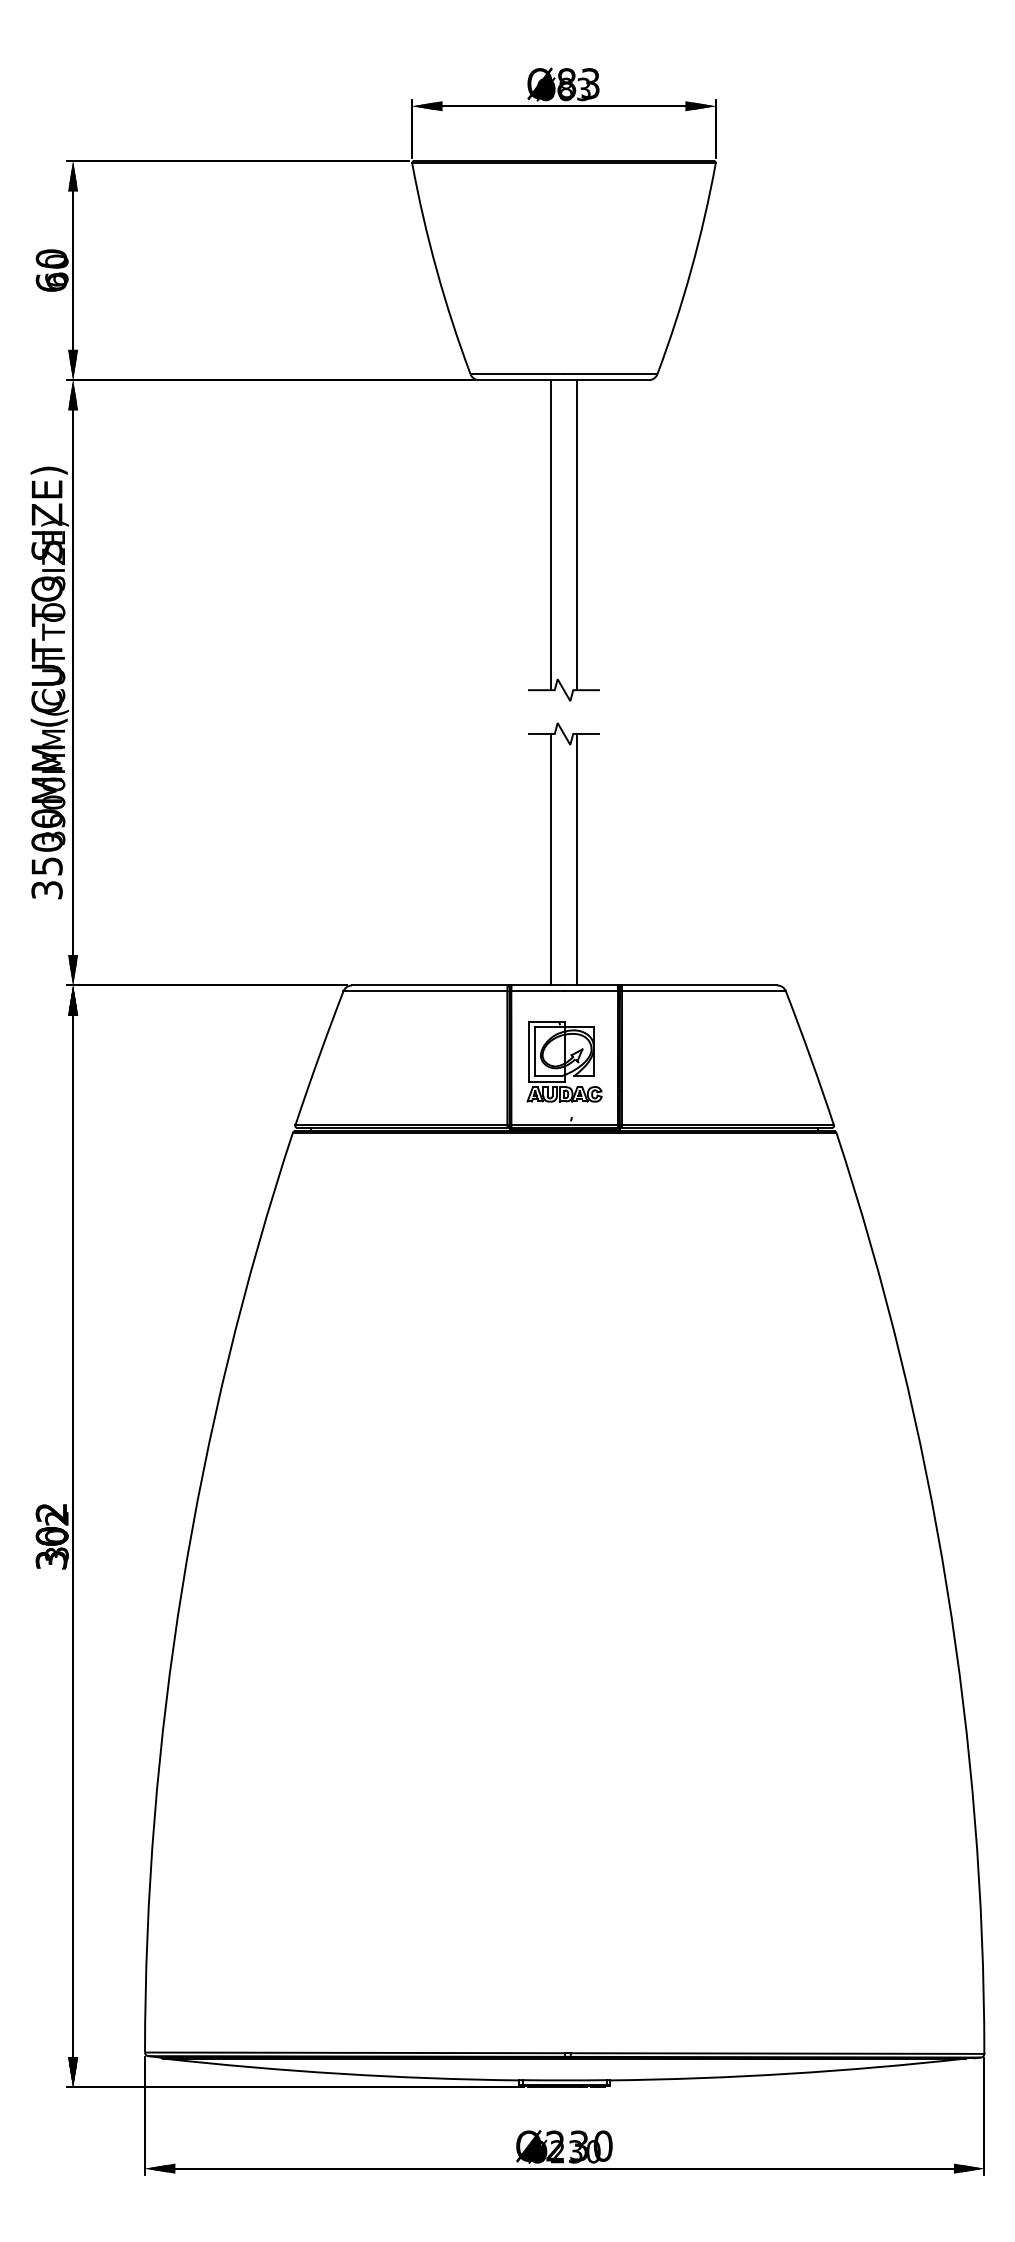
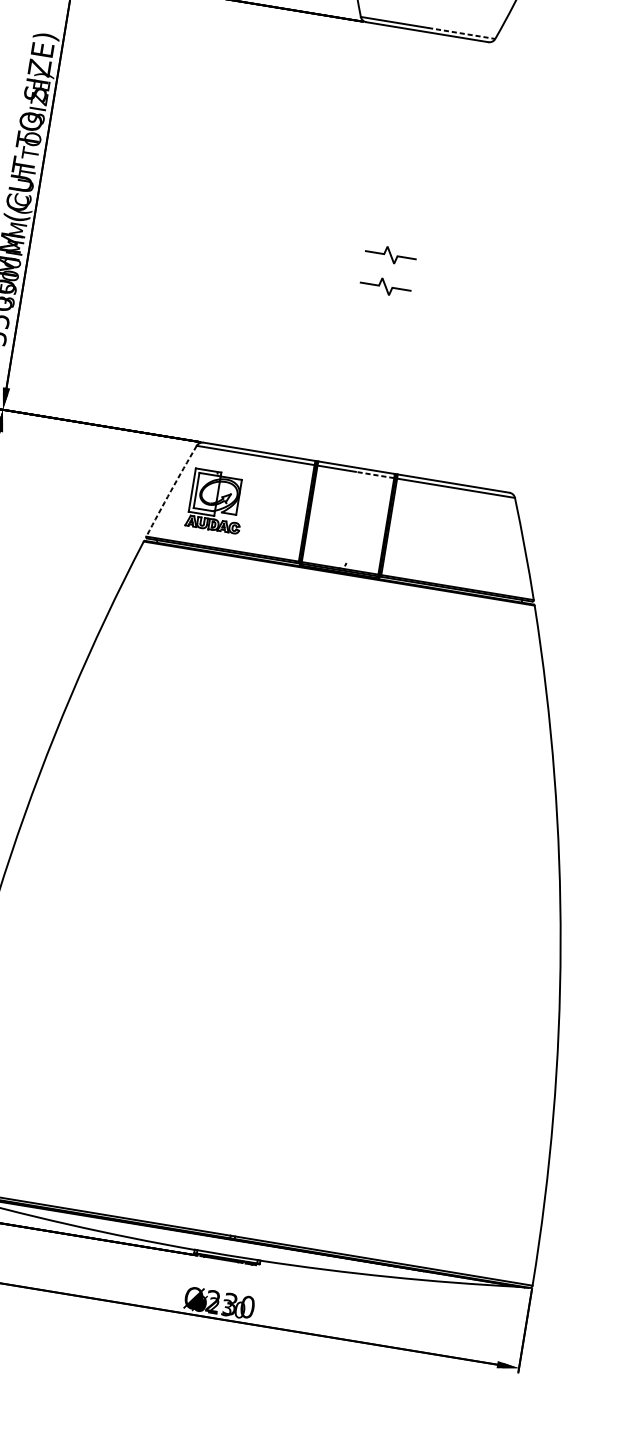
line: (610, 374) -> (461, 33), solid -> dashed
line: (551, 535) -> (400, 142), removed
line: (576, 535) -> (418, 145), removed
line: (551, 859) -> (361, 375), removed
line: (576, 859) -> (379, 378), removed
line: (591, 991) -> (375, 475), solid -> dashed
arc: (318, 1058) -> (170, 491), solid -> dashed
part: (564, 1061) -> (216, 500), moved

